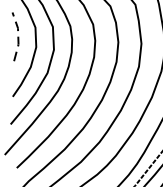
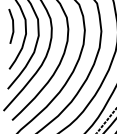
line: (18, 36) -> (13, 26), dashed -> solid

